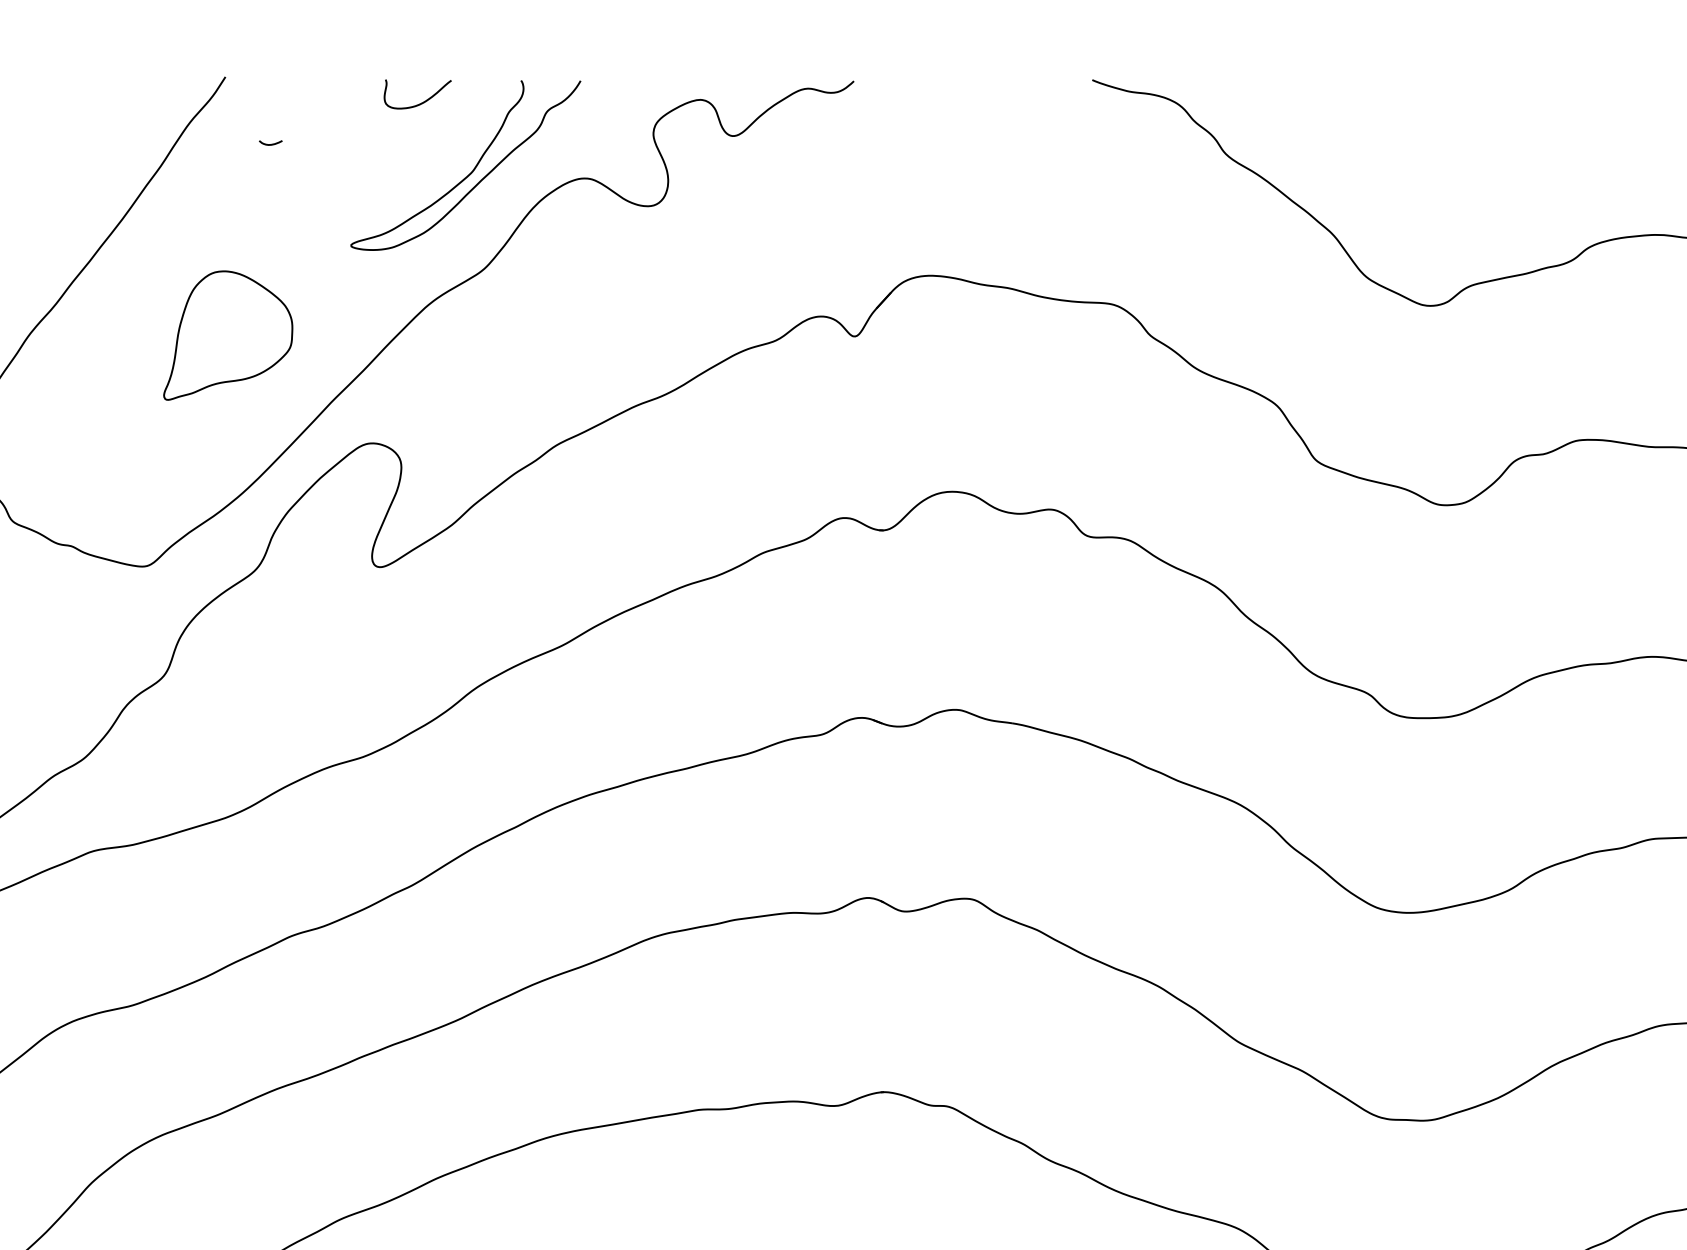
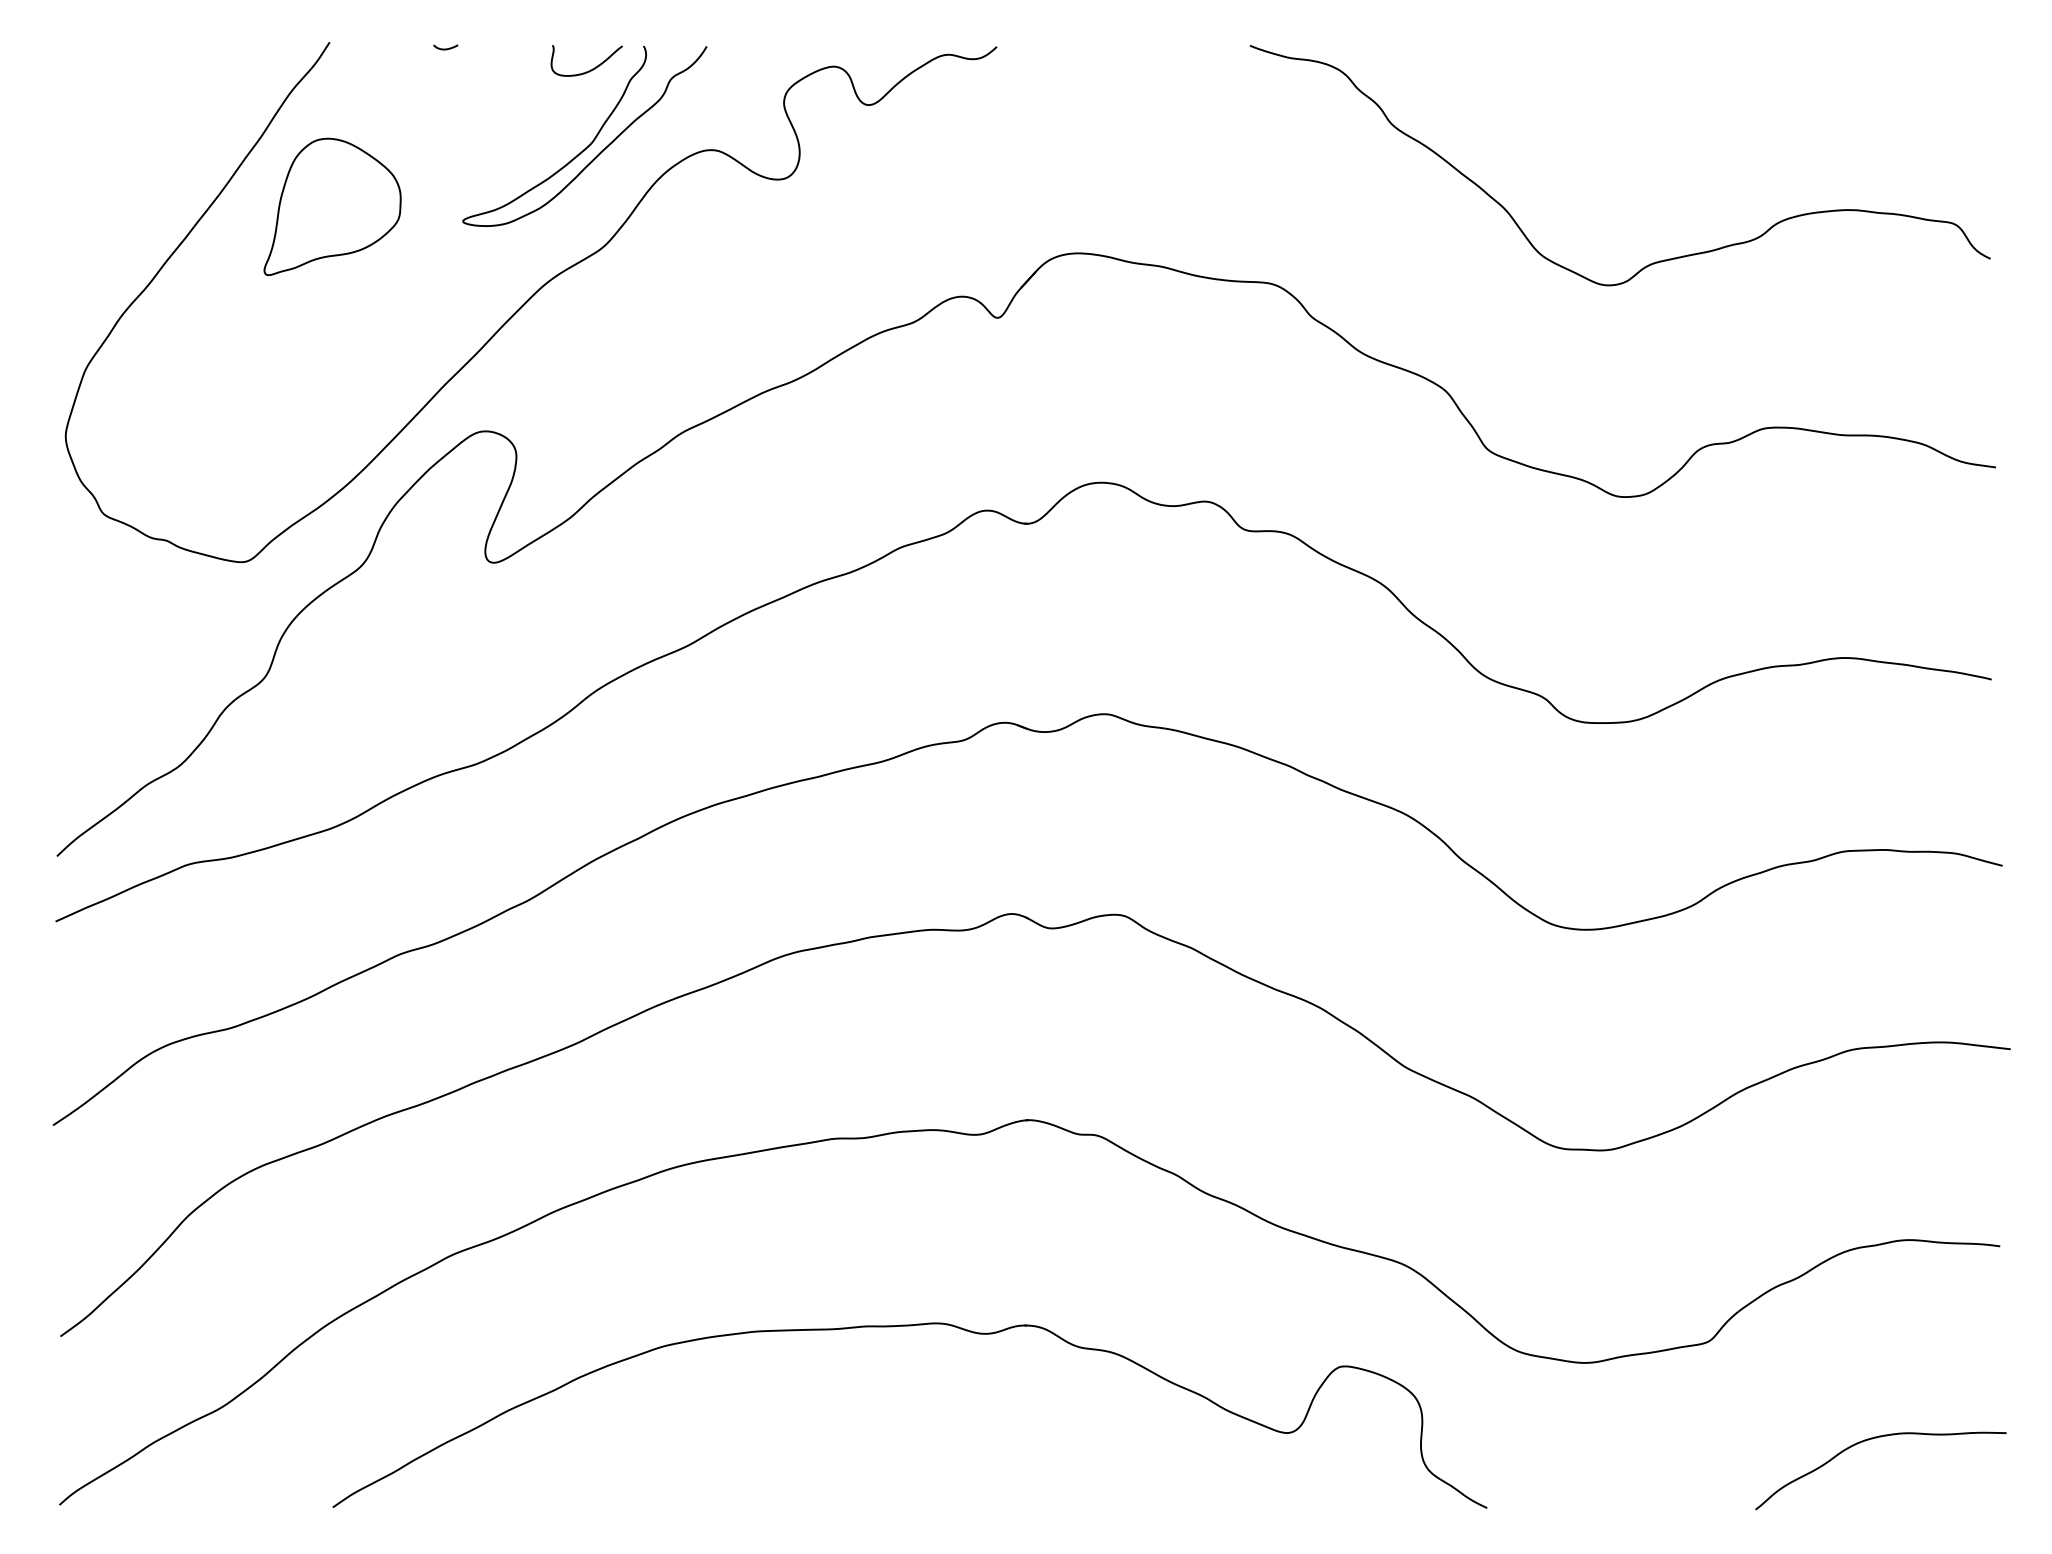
curve: (421, 102) -> (590, 69), moved
curve: (270, 143) -> (445, 48), moved
part: (228, 335) -> (332, 206), moved

